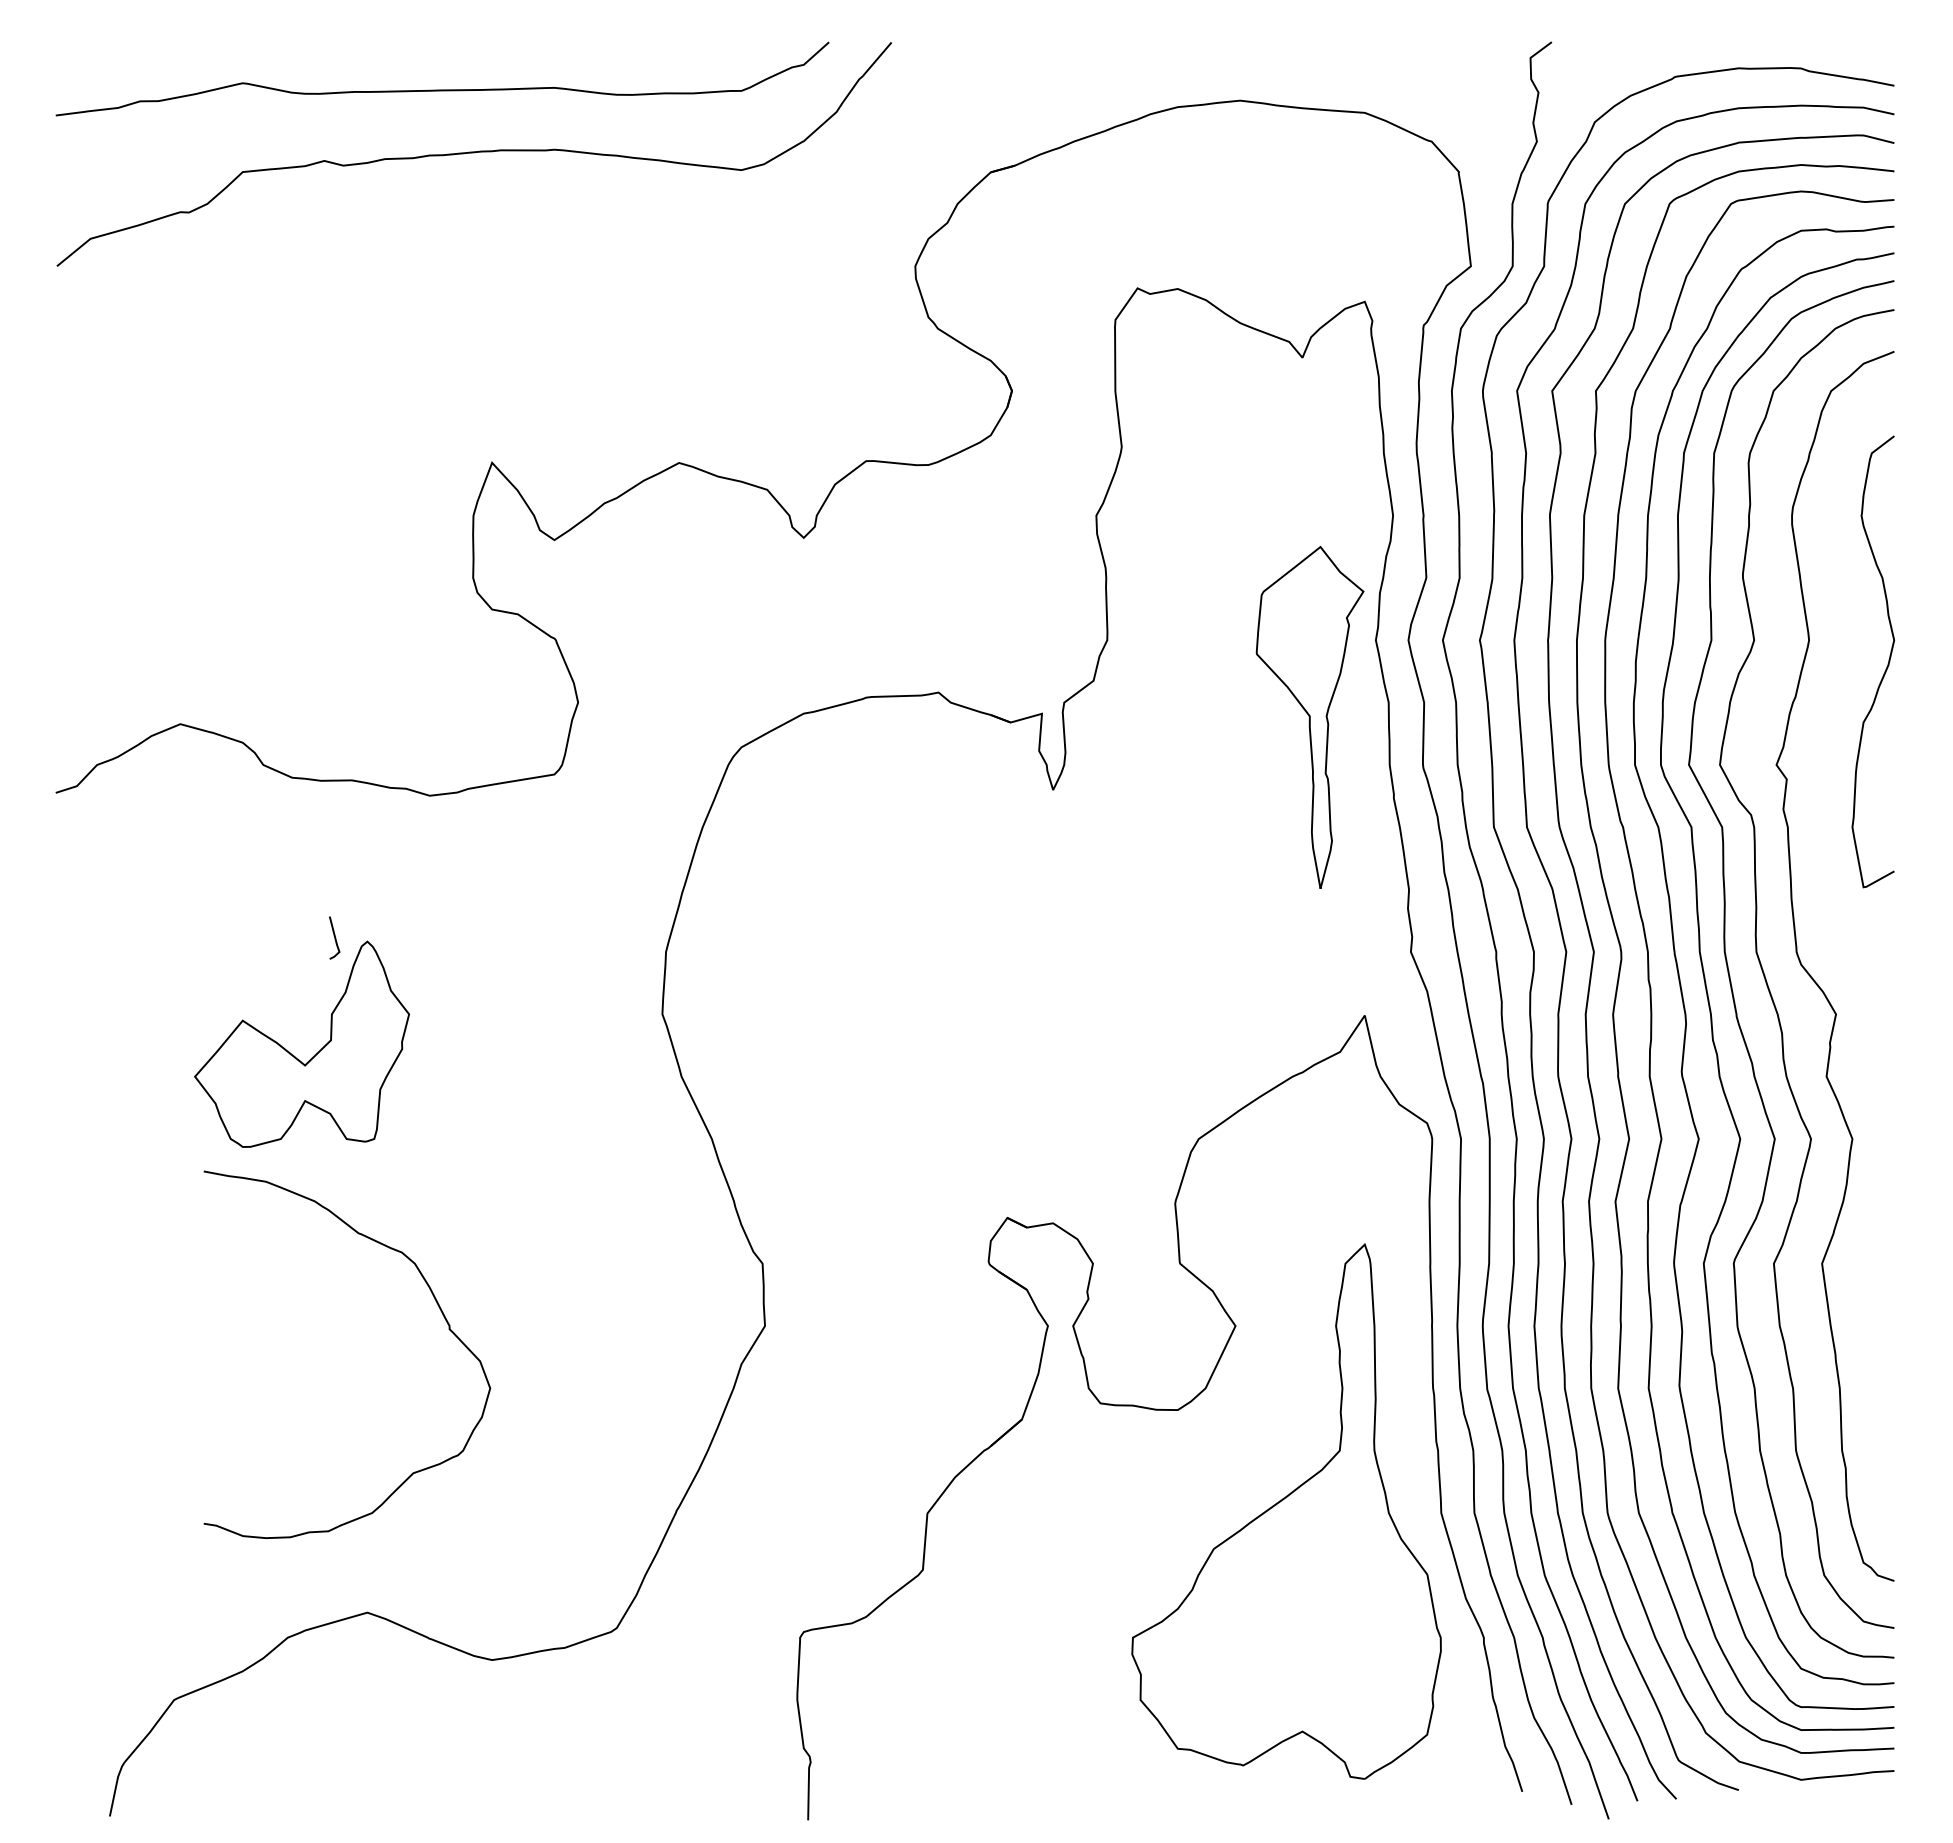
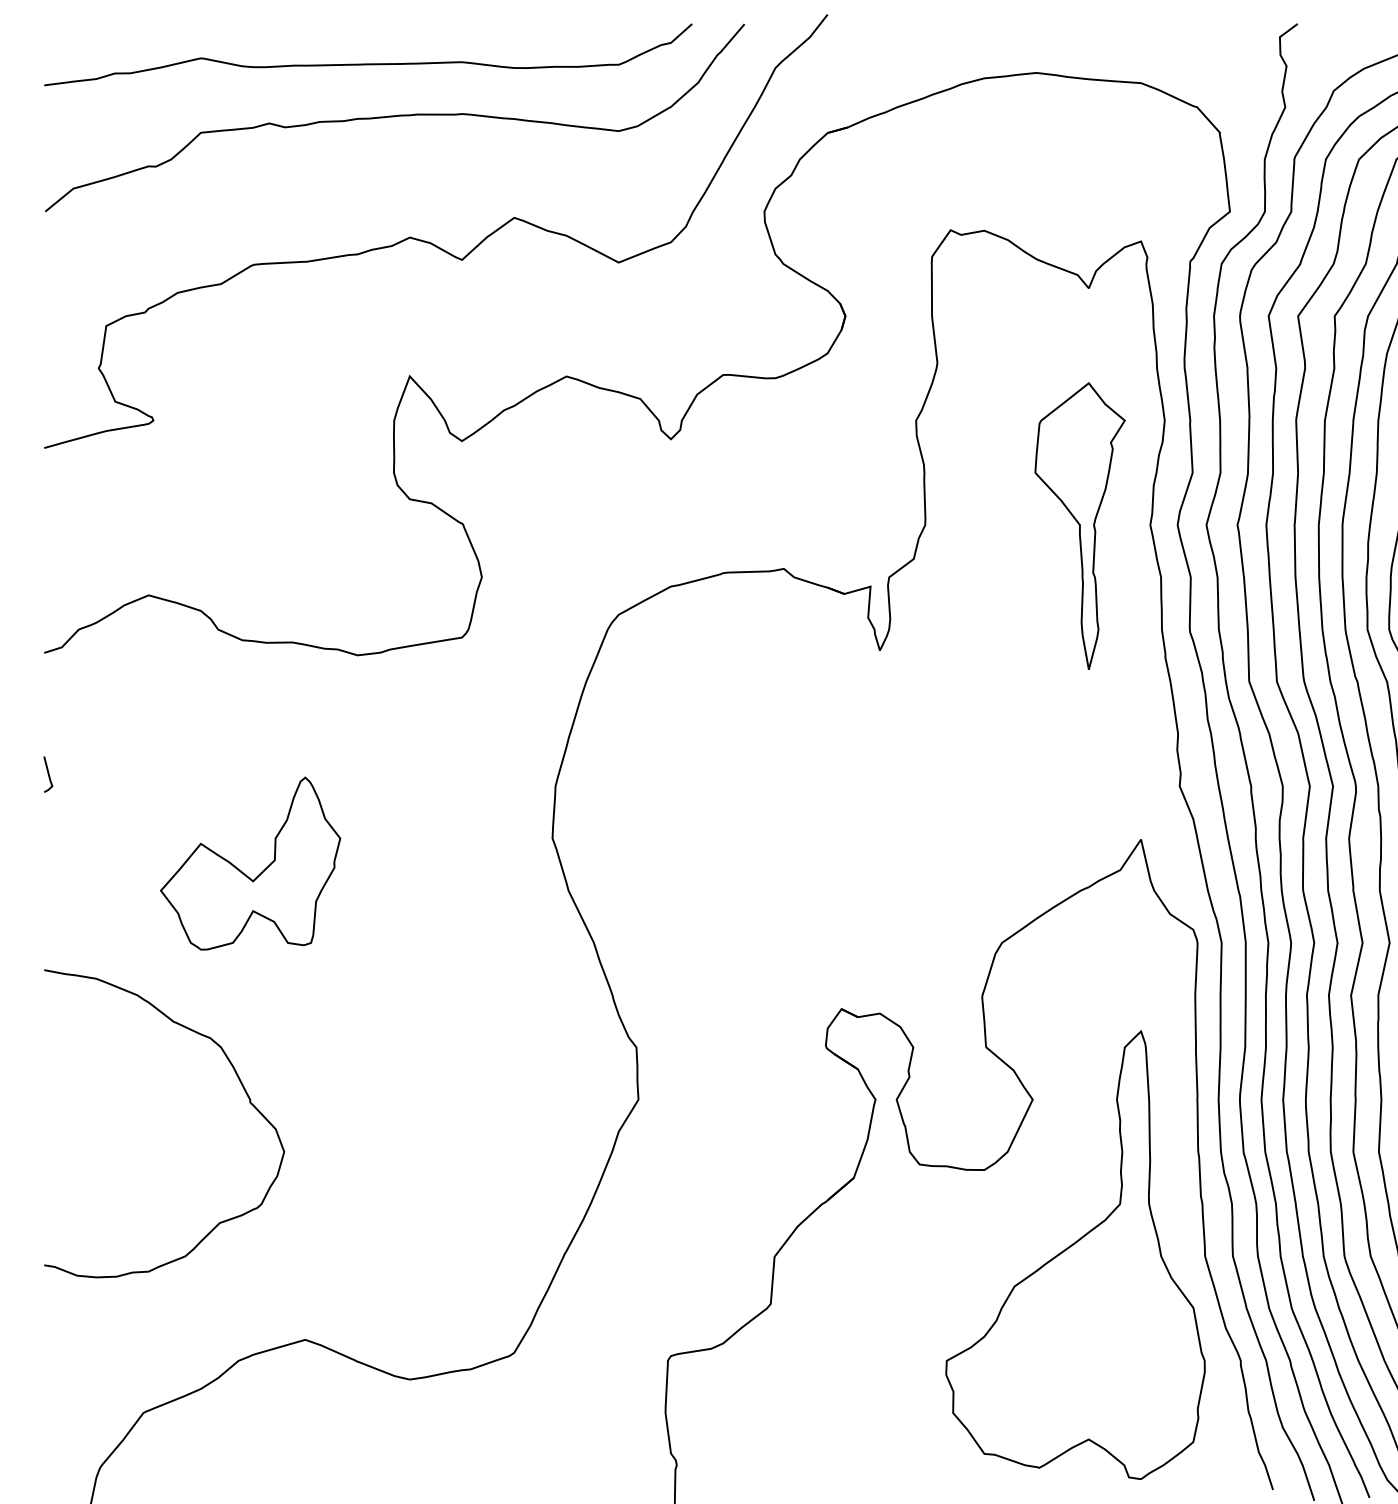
curve: (516, 302) -> (430, 242), added
part: (1309, 716) -> (1079, 525), moved
line: (334, 937) -> (48, 774), moved
curve: (439, 1309) -> (241, 1085), moved

